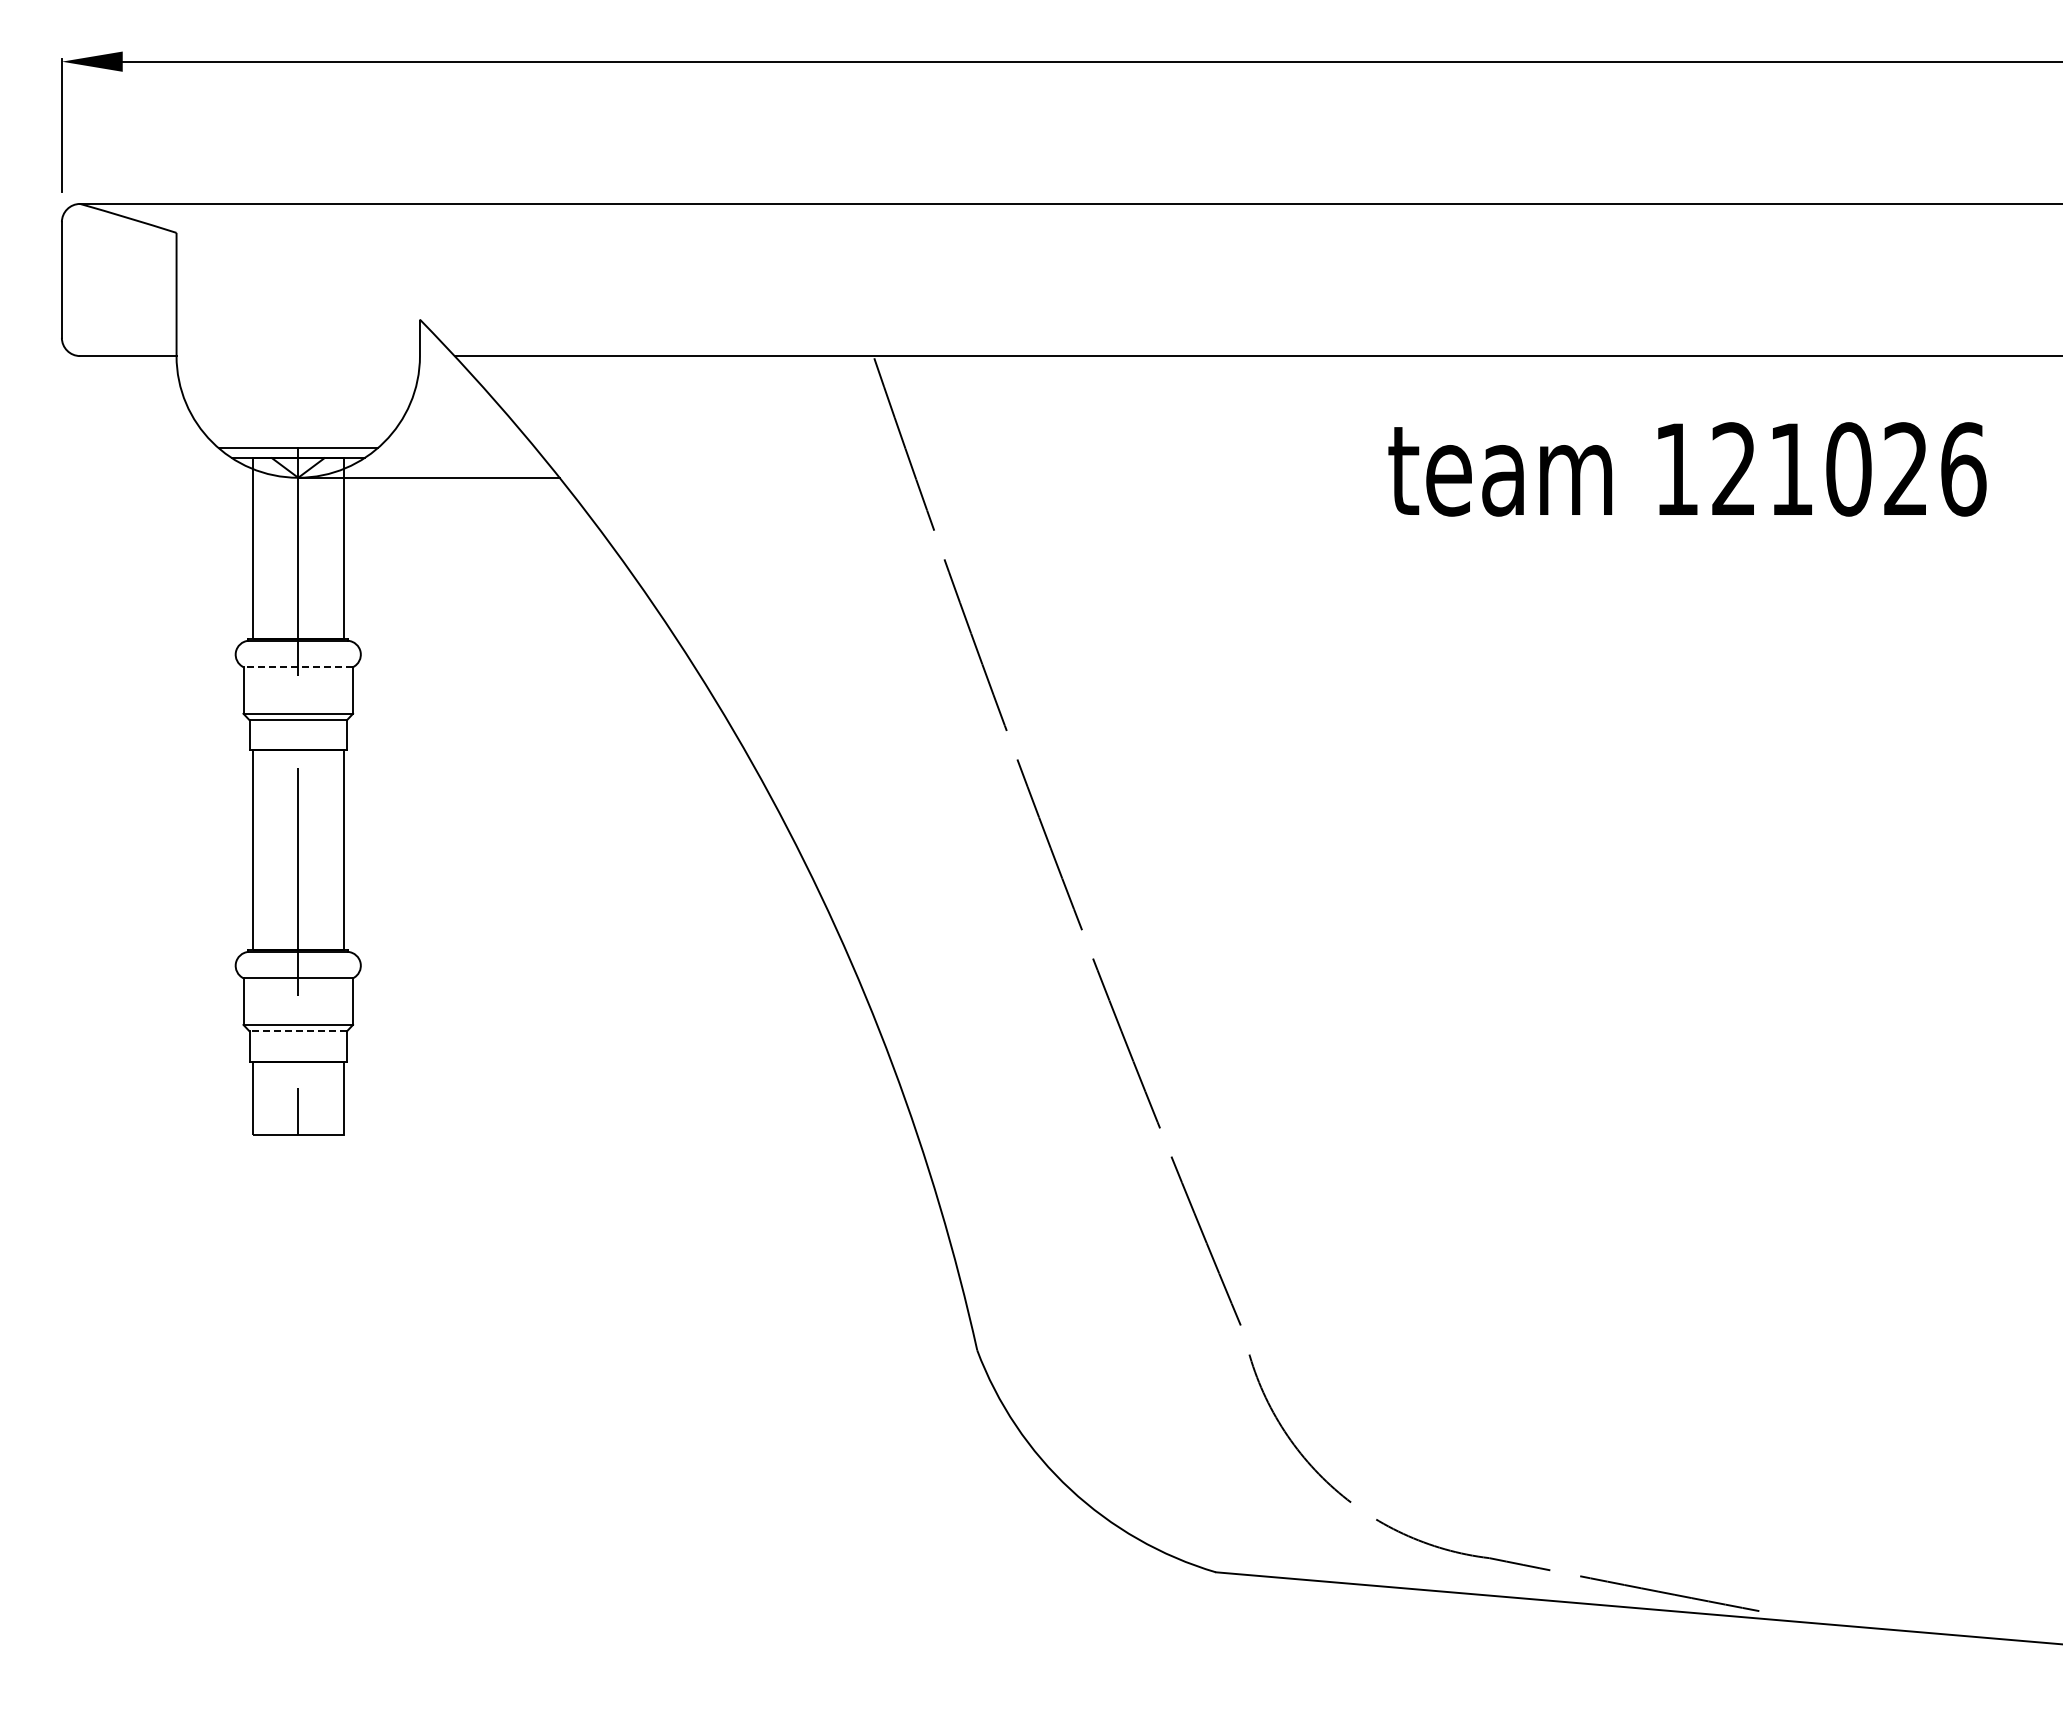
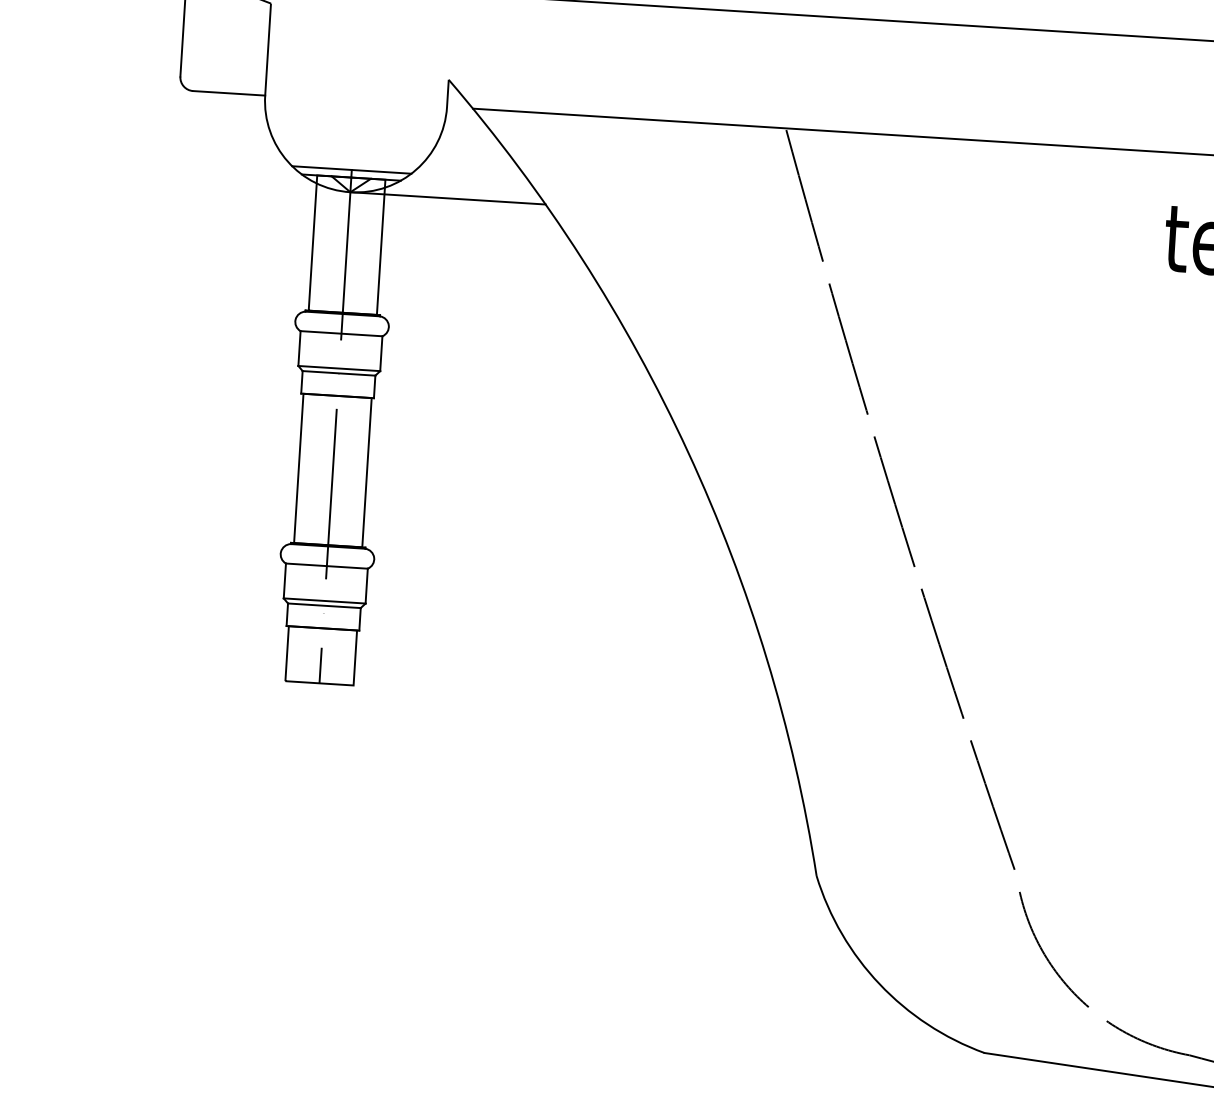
line: (298, 667) -> (341, 333), dashed -> solid
line: (298, 1031) -> (324, 605), dashed -> solid

